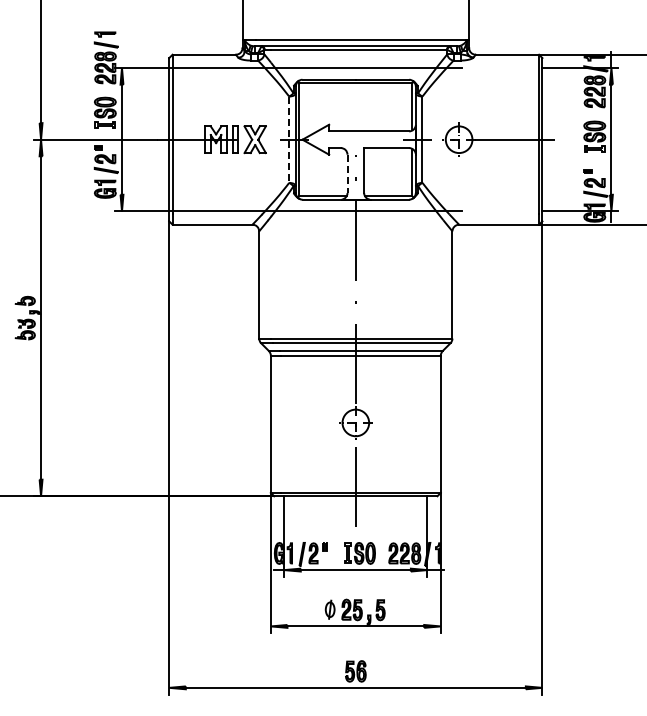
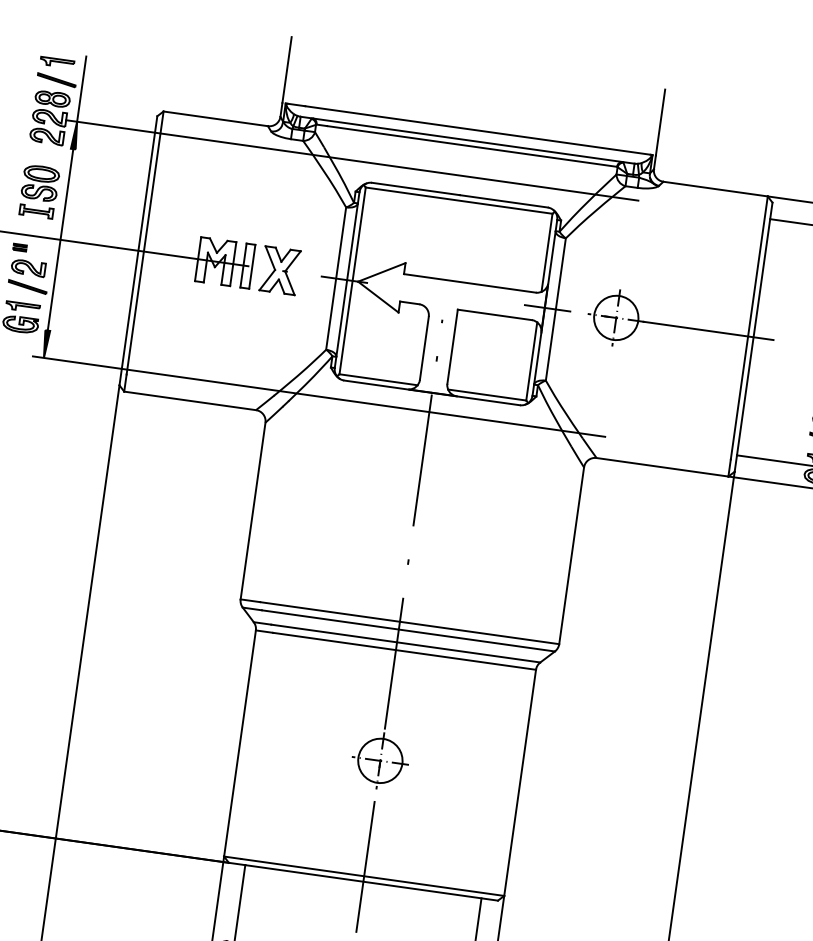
line: (122, 48) -> (82, 89), added
line: (289, 140) -> (336, 279), dashed -> solid
line: (347, 174) -> (424, 349), dashed -> solid

